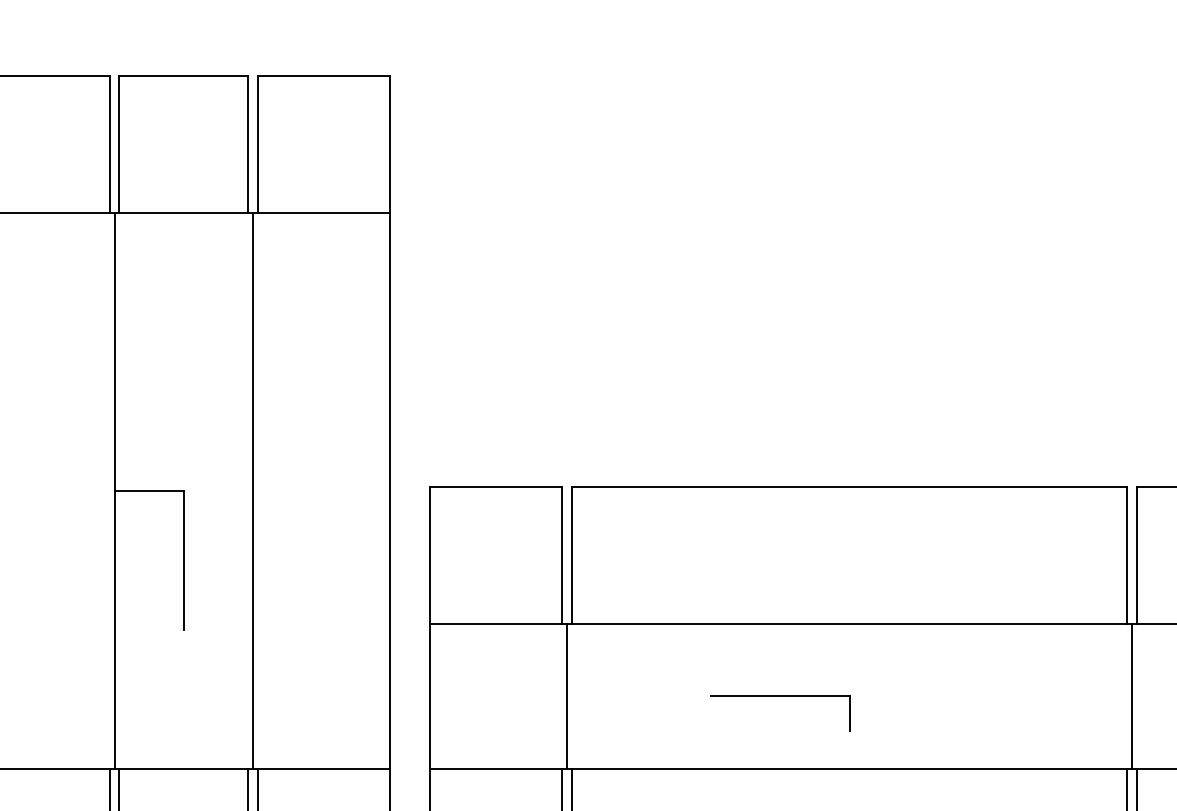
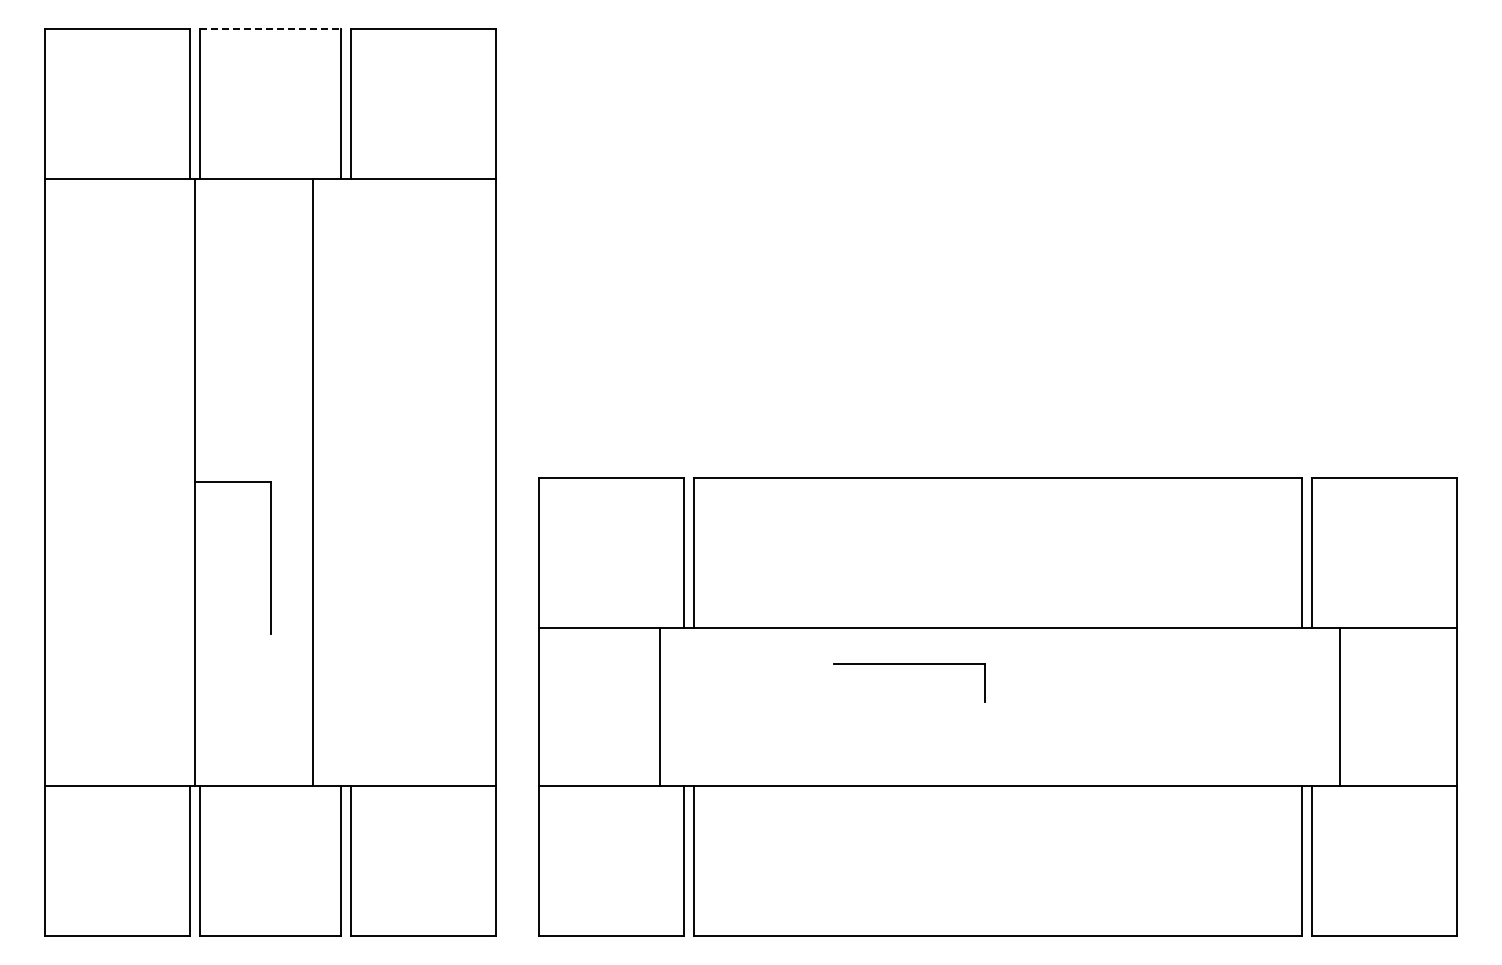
line: (183, 75) -> (270, 28), solid -> dashed
line: (253, 491) -> (313, 482), moved
line: (567, 695) -> (660, 706), moved
line: (1132, 695) -> (1340, 706), moved
part: (780, 696) -> (909, 664), moved

